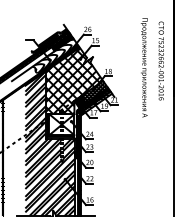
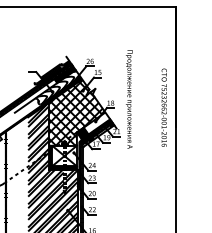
text: (160, 60) -> (163, 107), moved
text: (144, 67) -> (129, 99), moved
hatch: (95, 90) -> (97, 122), removed

